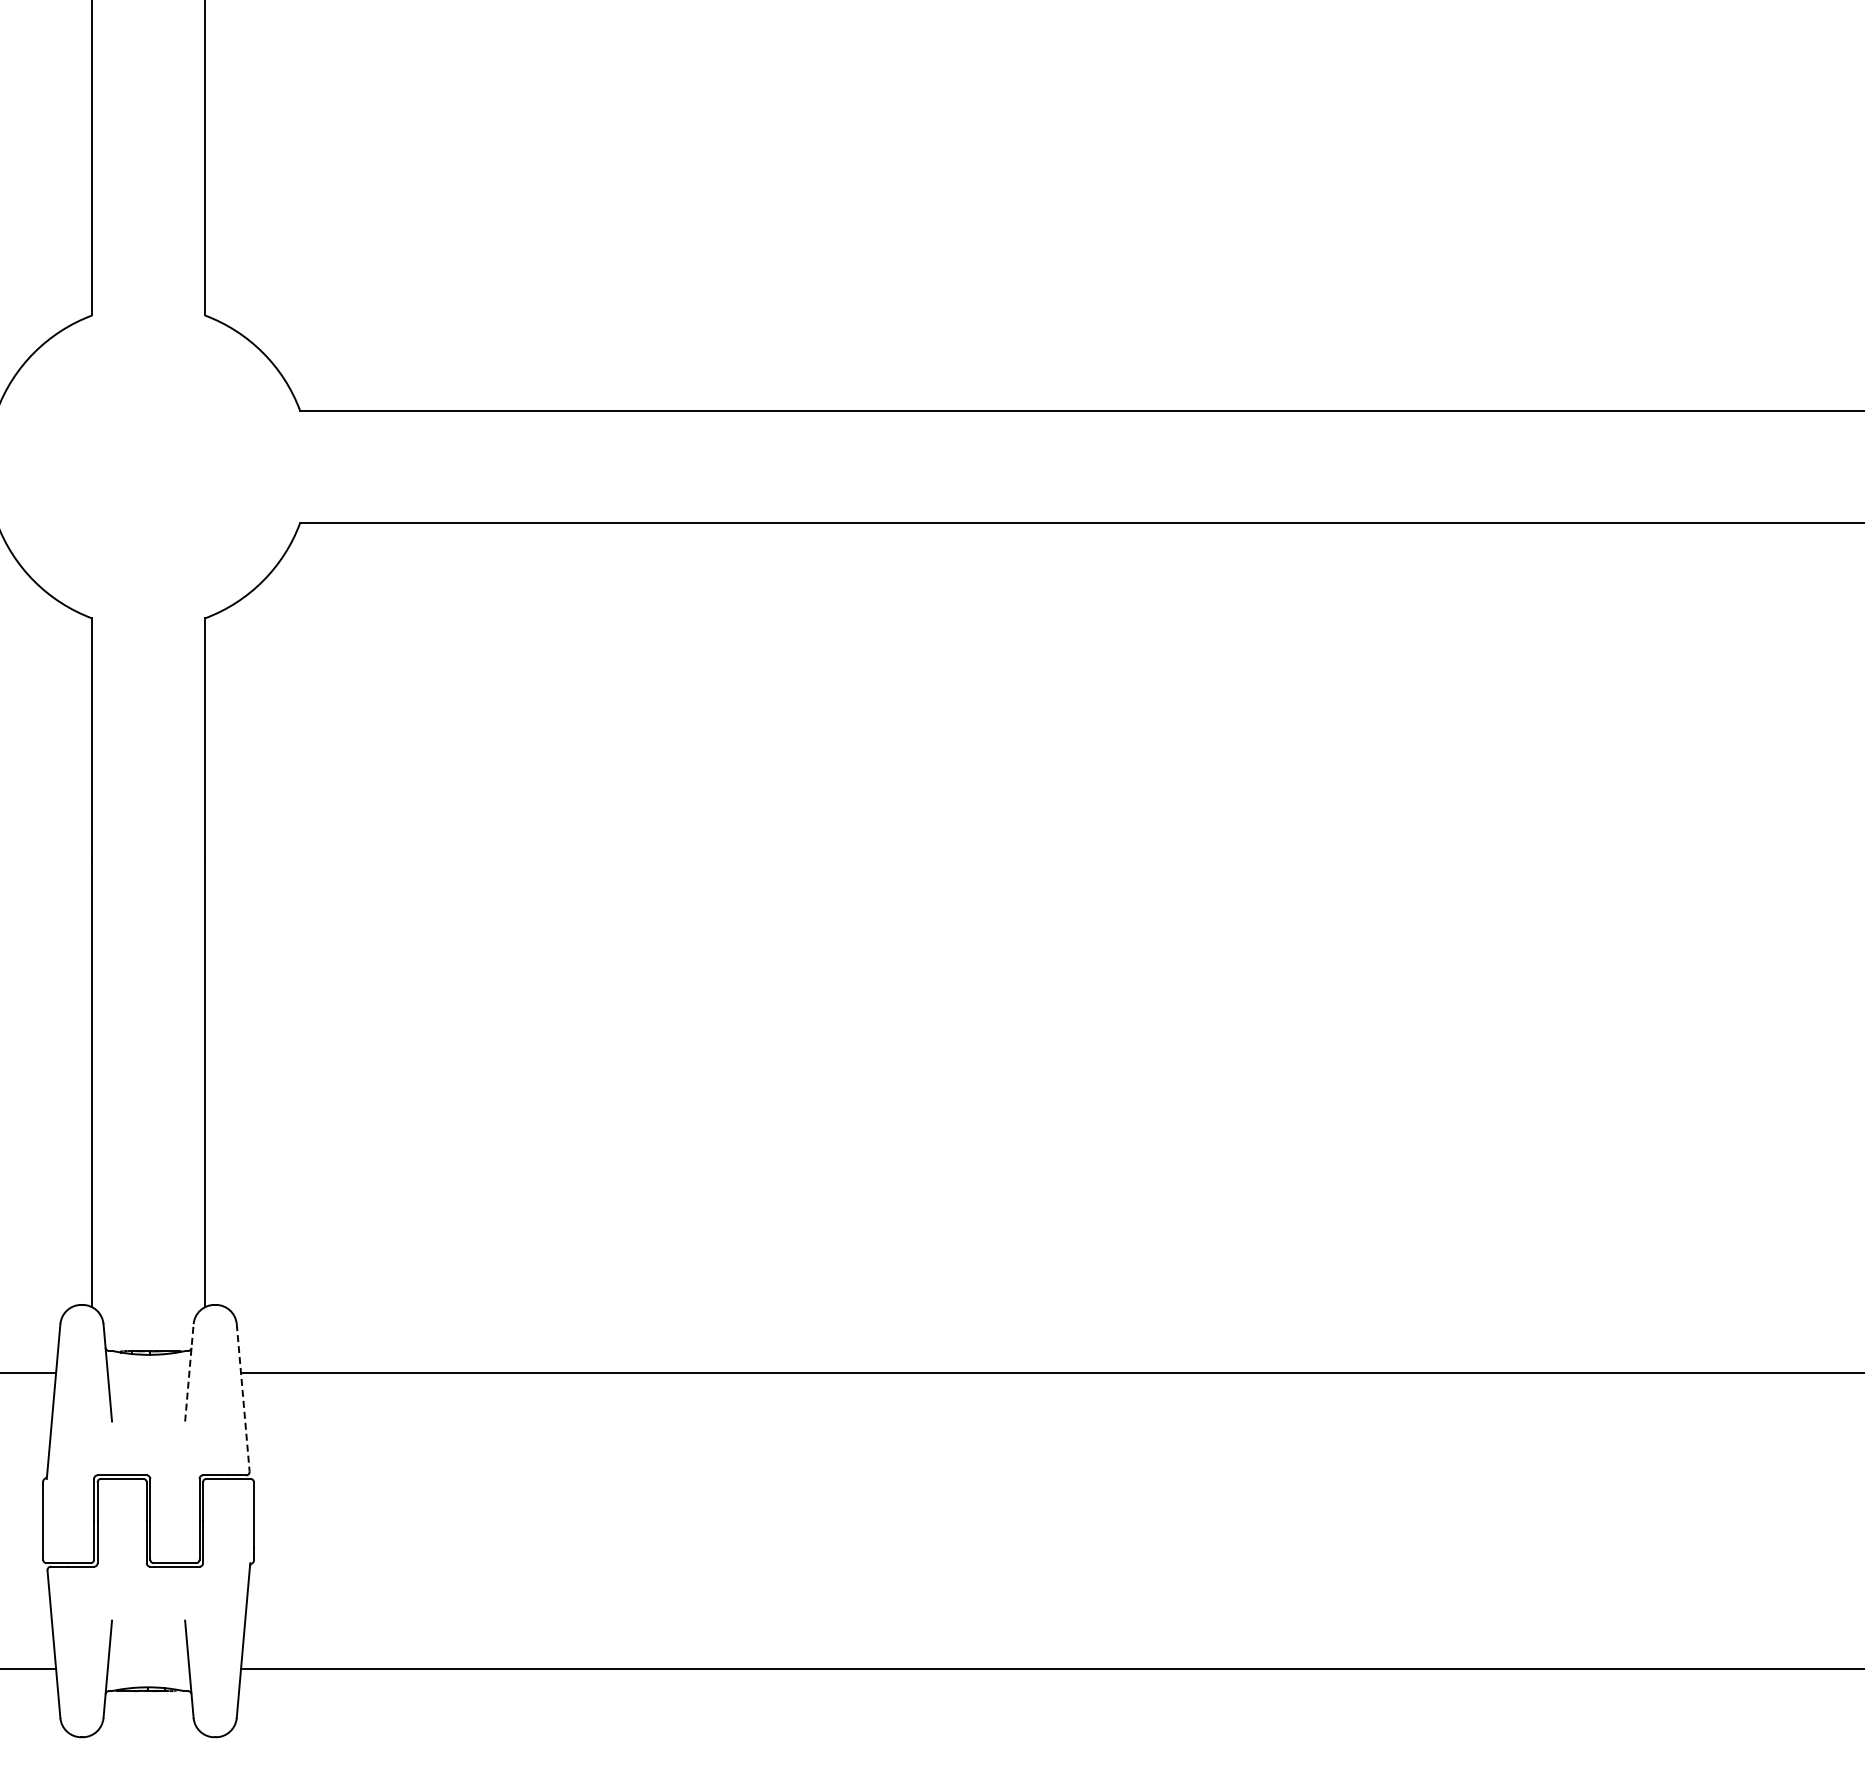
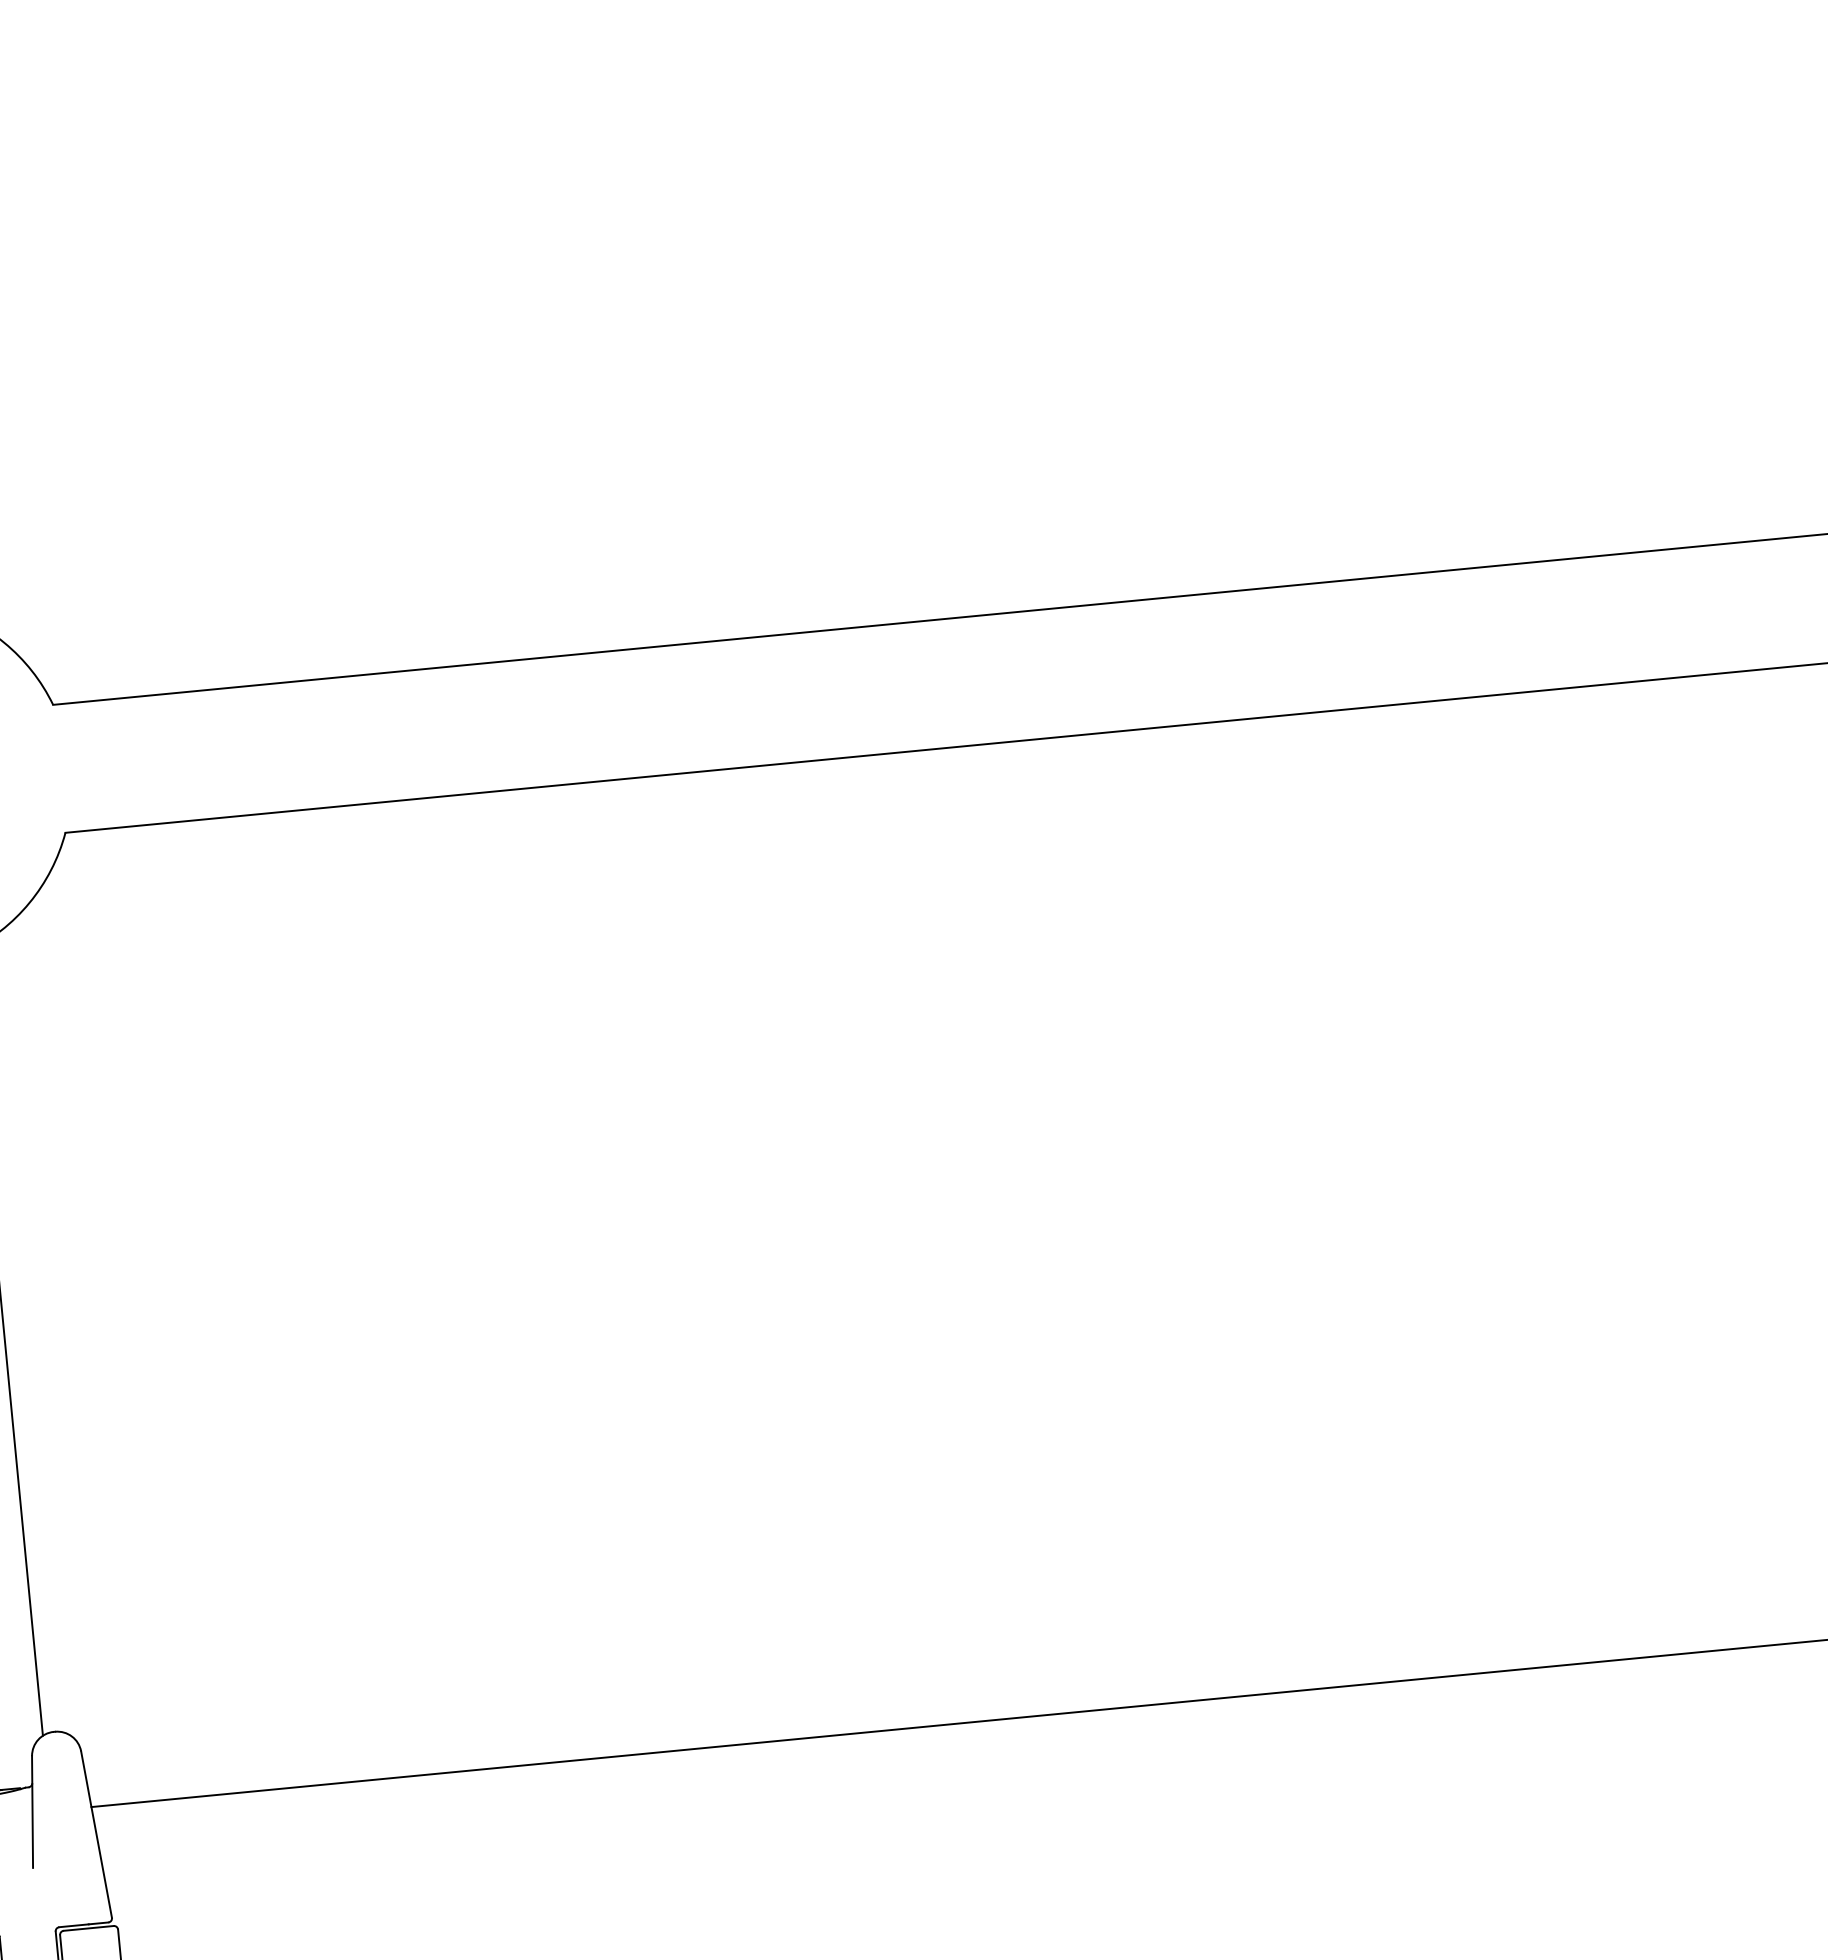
line: (189, 1372) -> (32, 1811), dashed -> solid
line: (243, 1397) -> (96, 1834), dashed -> solid

